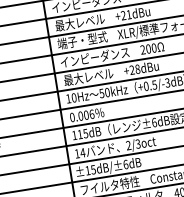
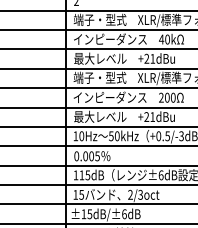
text: (137, 69) -> (152, 117), +28dBu -> +21dBu
text: (91, 114) -> (97, 156), 0.006 -> 0.005
text: (82, 152) -> (81, 194), 14 -> 15

